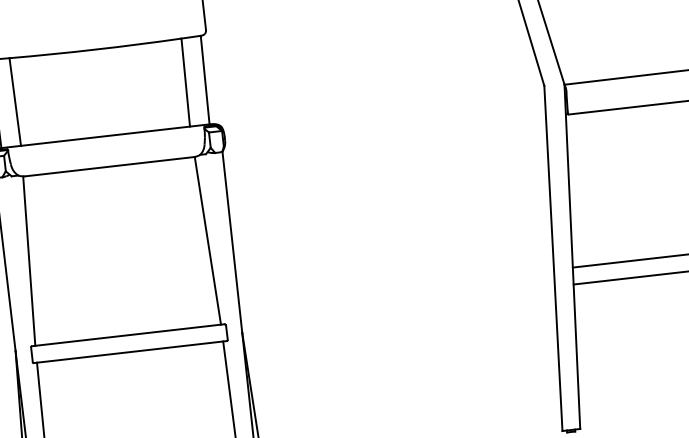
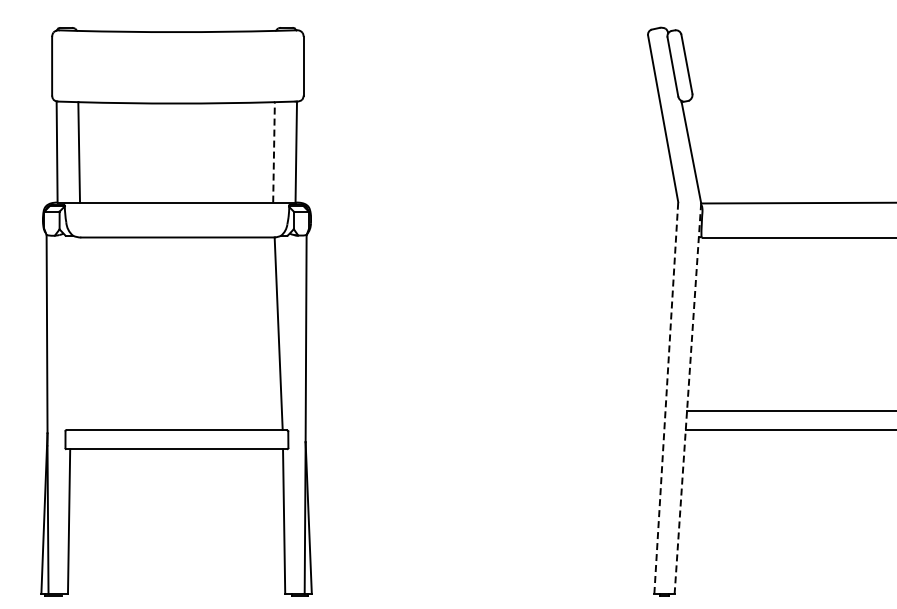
line: (186, 81) -> (274, 151), solid -> dashed
line: (571, 256) -> (687, 398), solid -> dashed
line: (553, 257) -> (666, 397), solid -> dashed
line: (29, 260) -> (74, 333), removed

